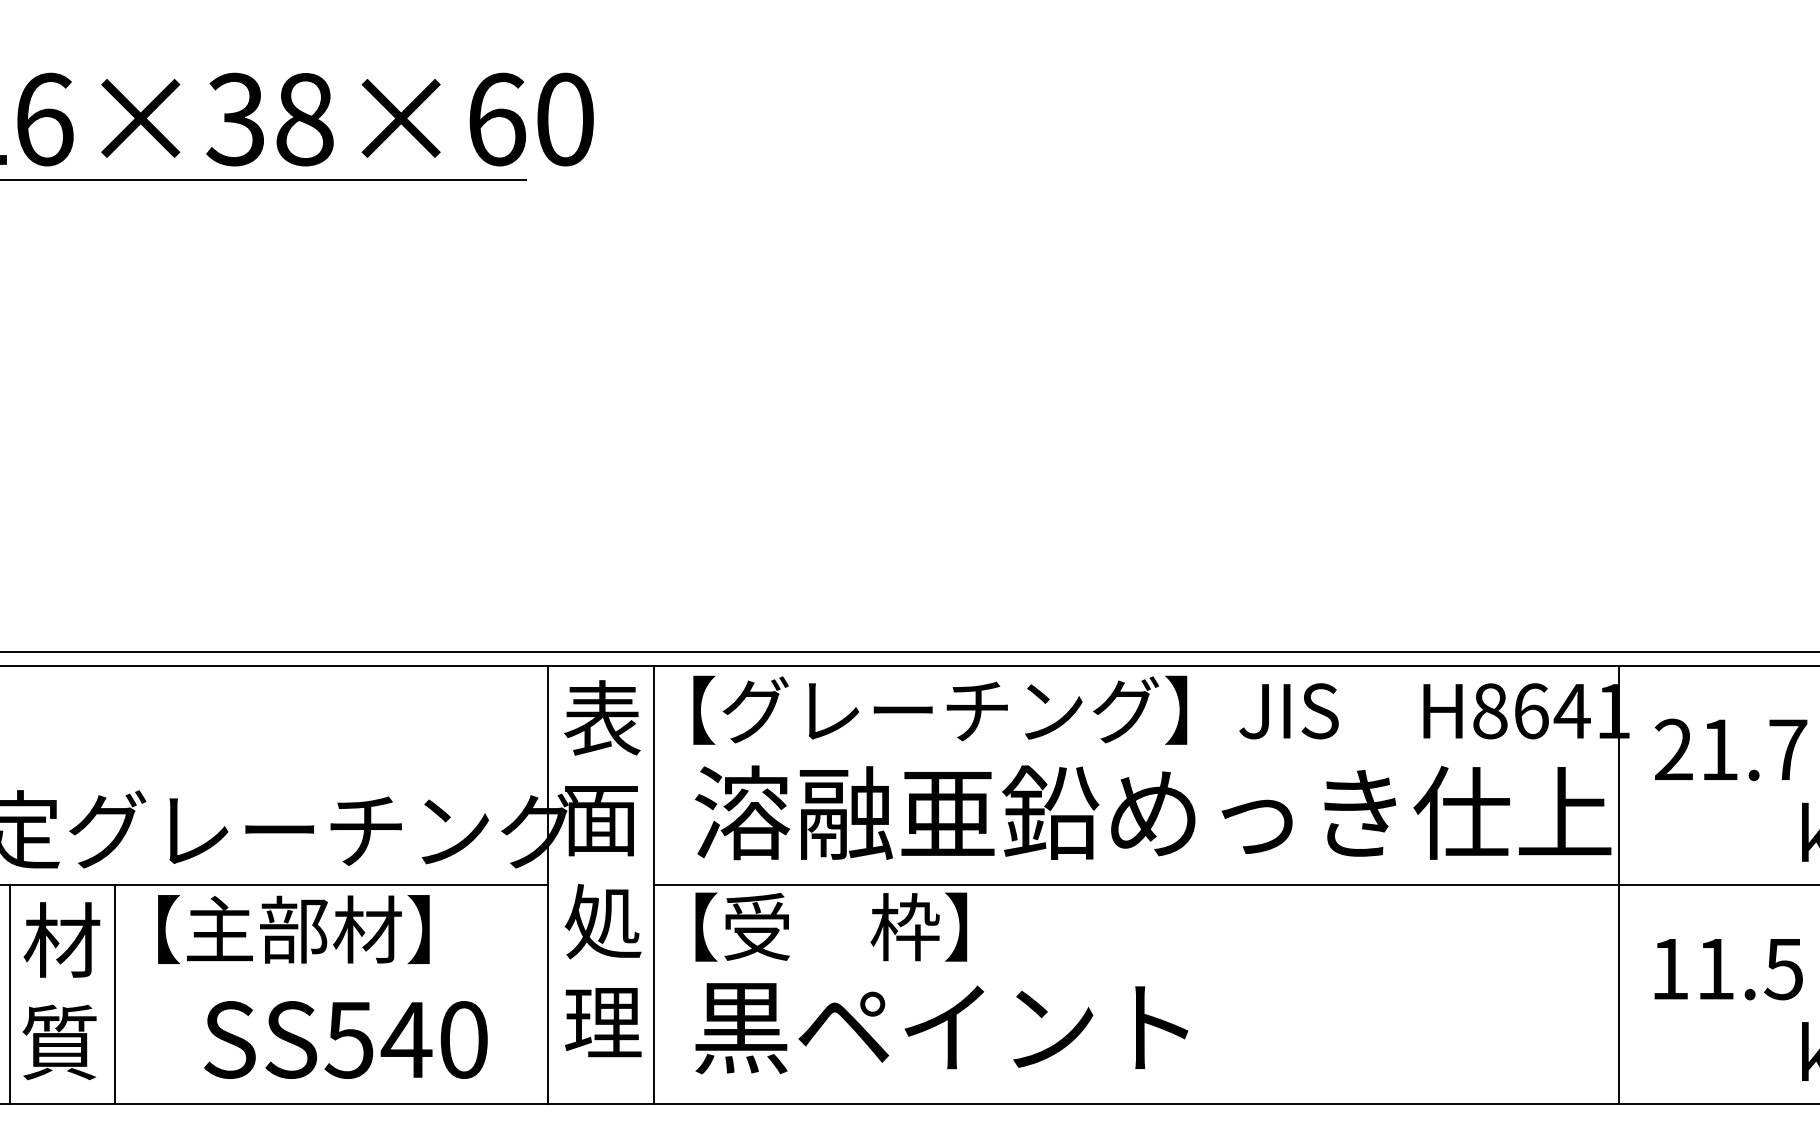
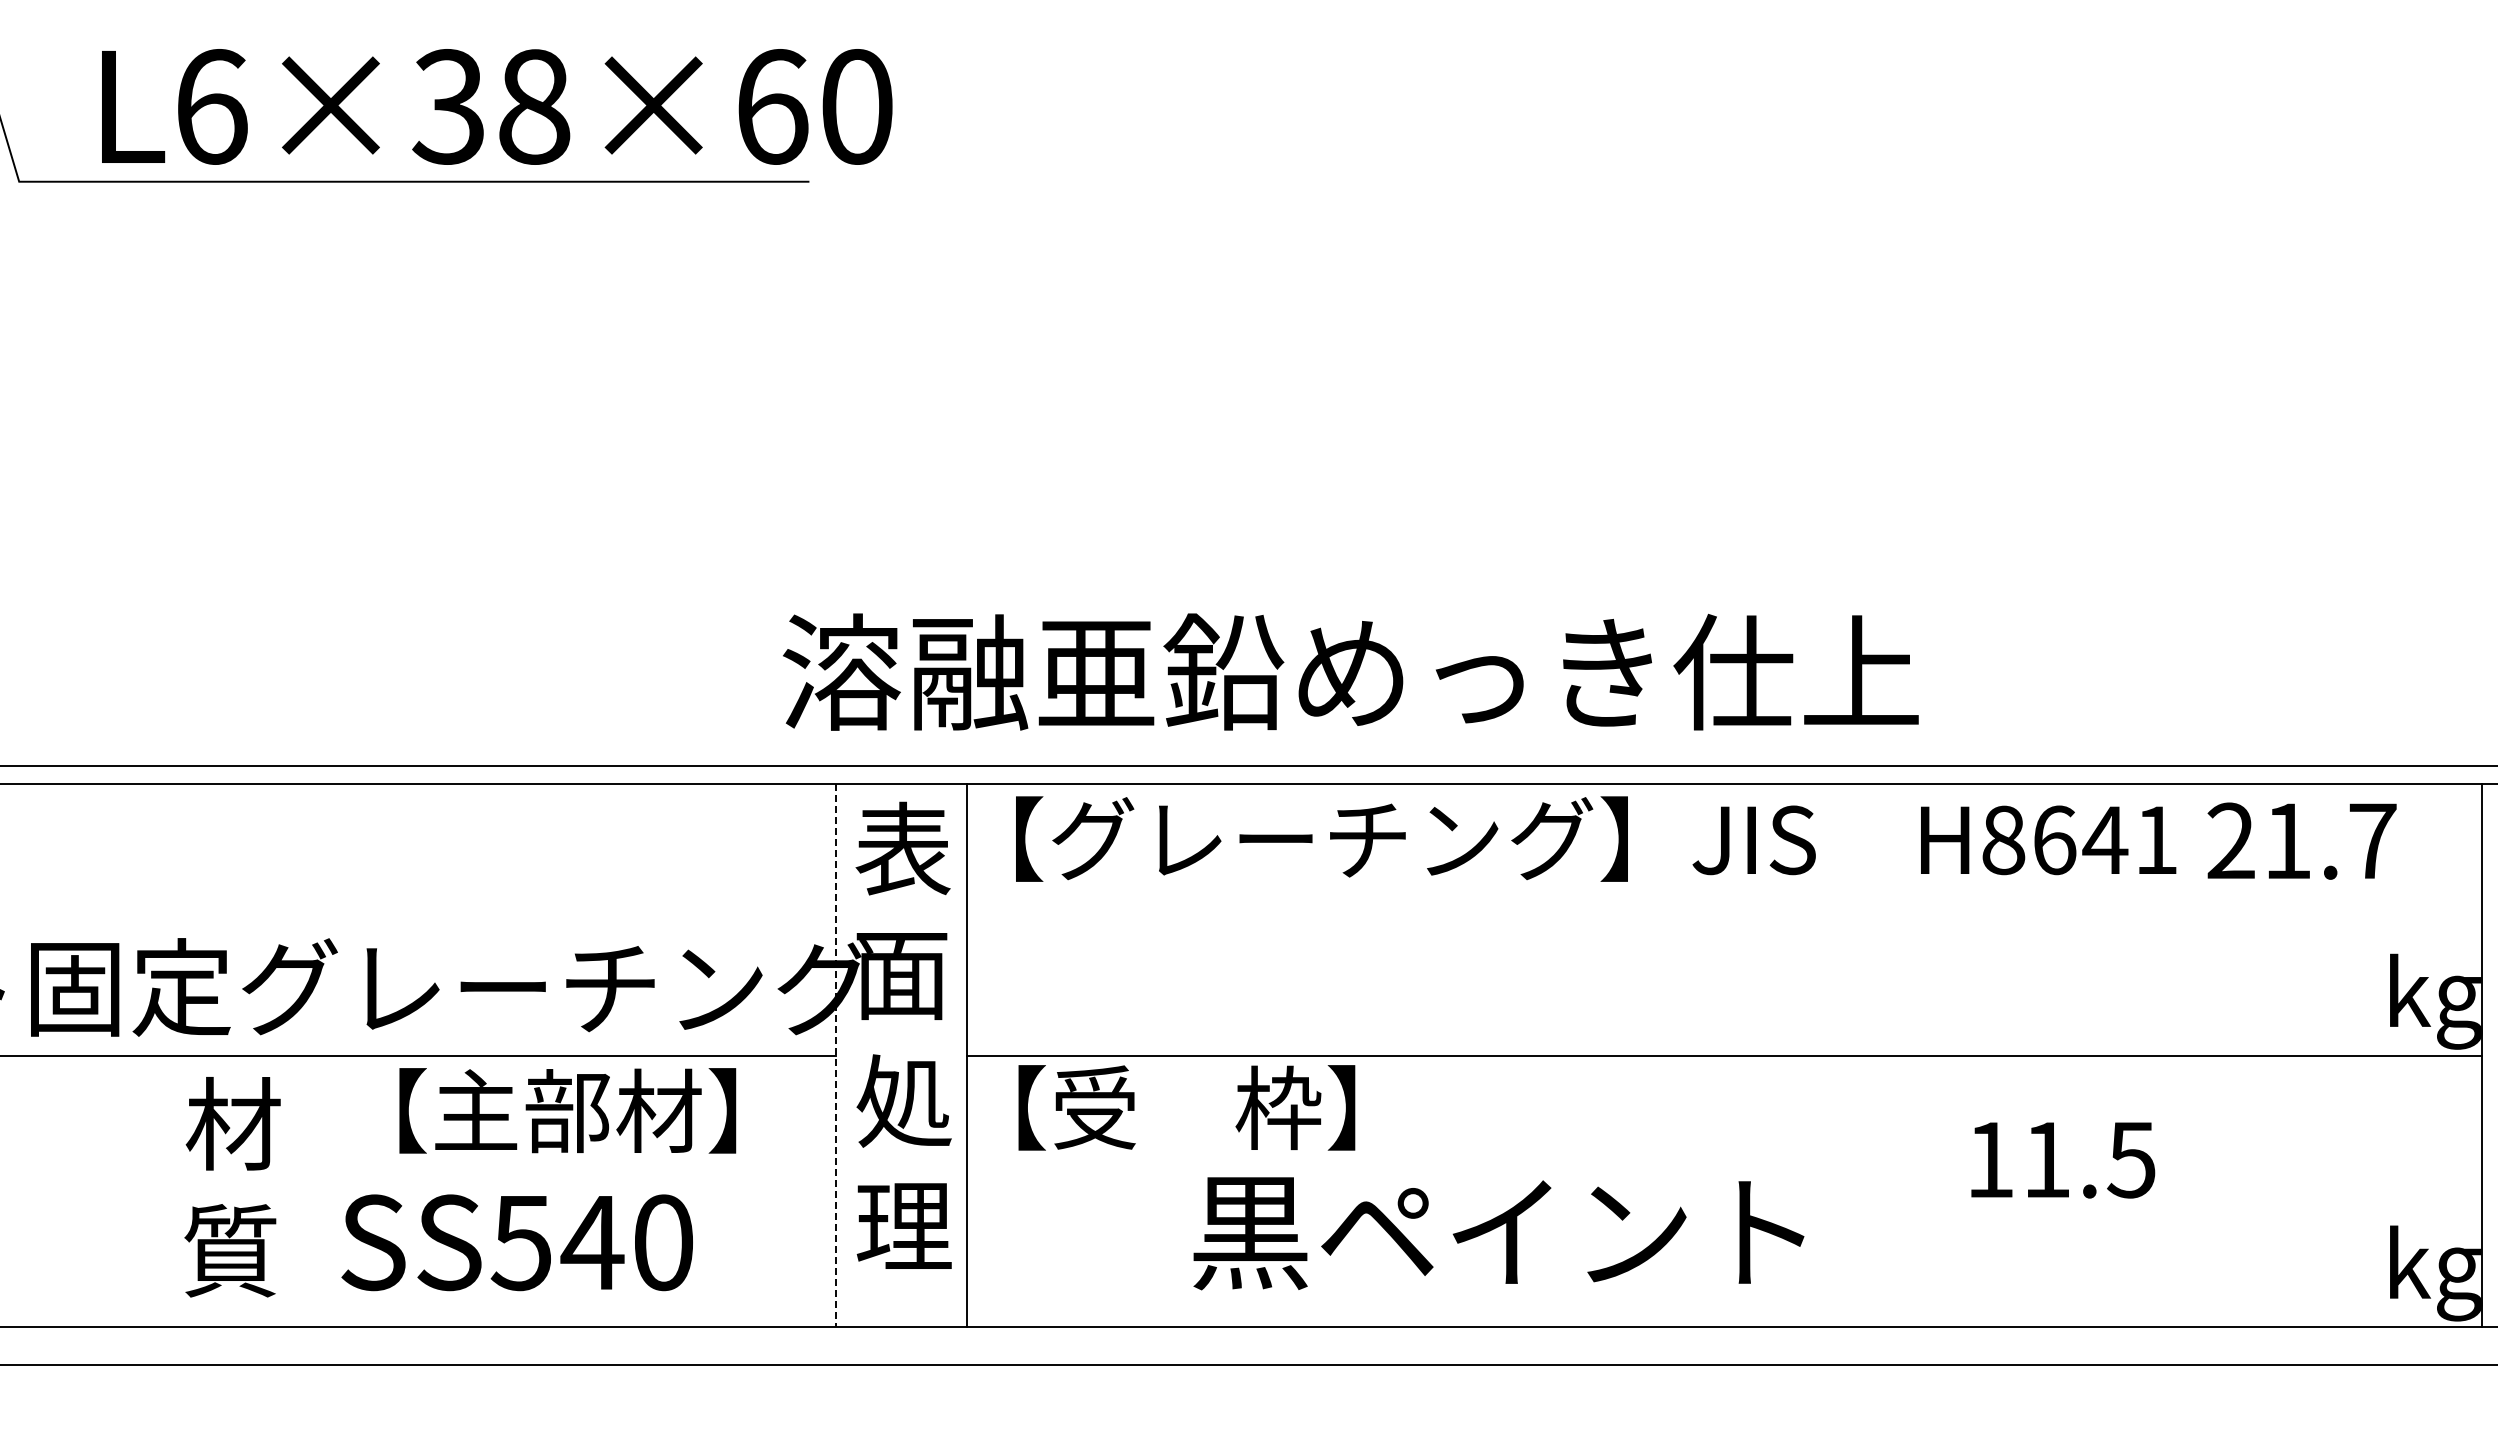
text: (1730, 749) -> (2301, 840), moved
text: (1152, 812) -> (1350, 671), moved
line: (548, 884) -> (836, 1055), solid -> dashed
line: (1619, 884) -> (2163, 1055), removed
text: (293, 929) -> (567, 1110), moved
text: (1728, 969) -> (2063, 1160), moved
line: (9, 994) -> (168, 1191), removed
line: (115, 994) -> (299, 1191), removed
text: (941, 1028) -> (1498, 1233), moved
text: (345, 1039) -> (516, 1242), moved

